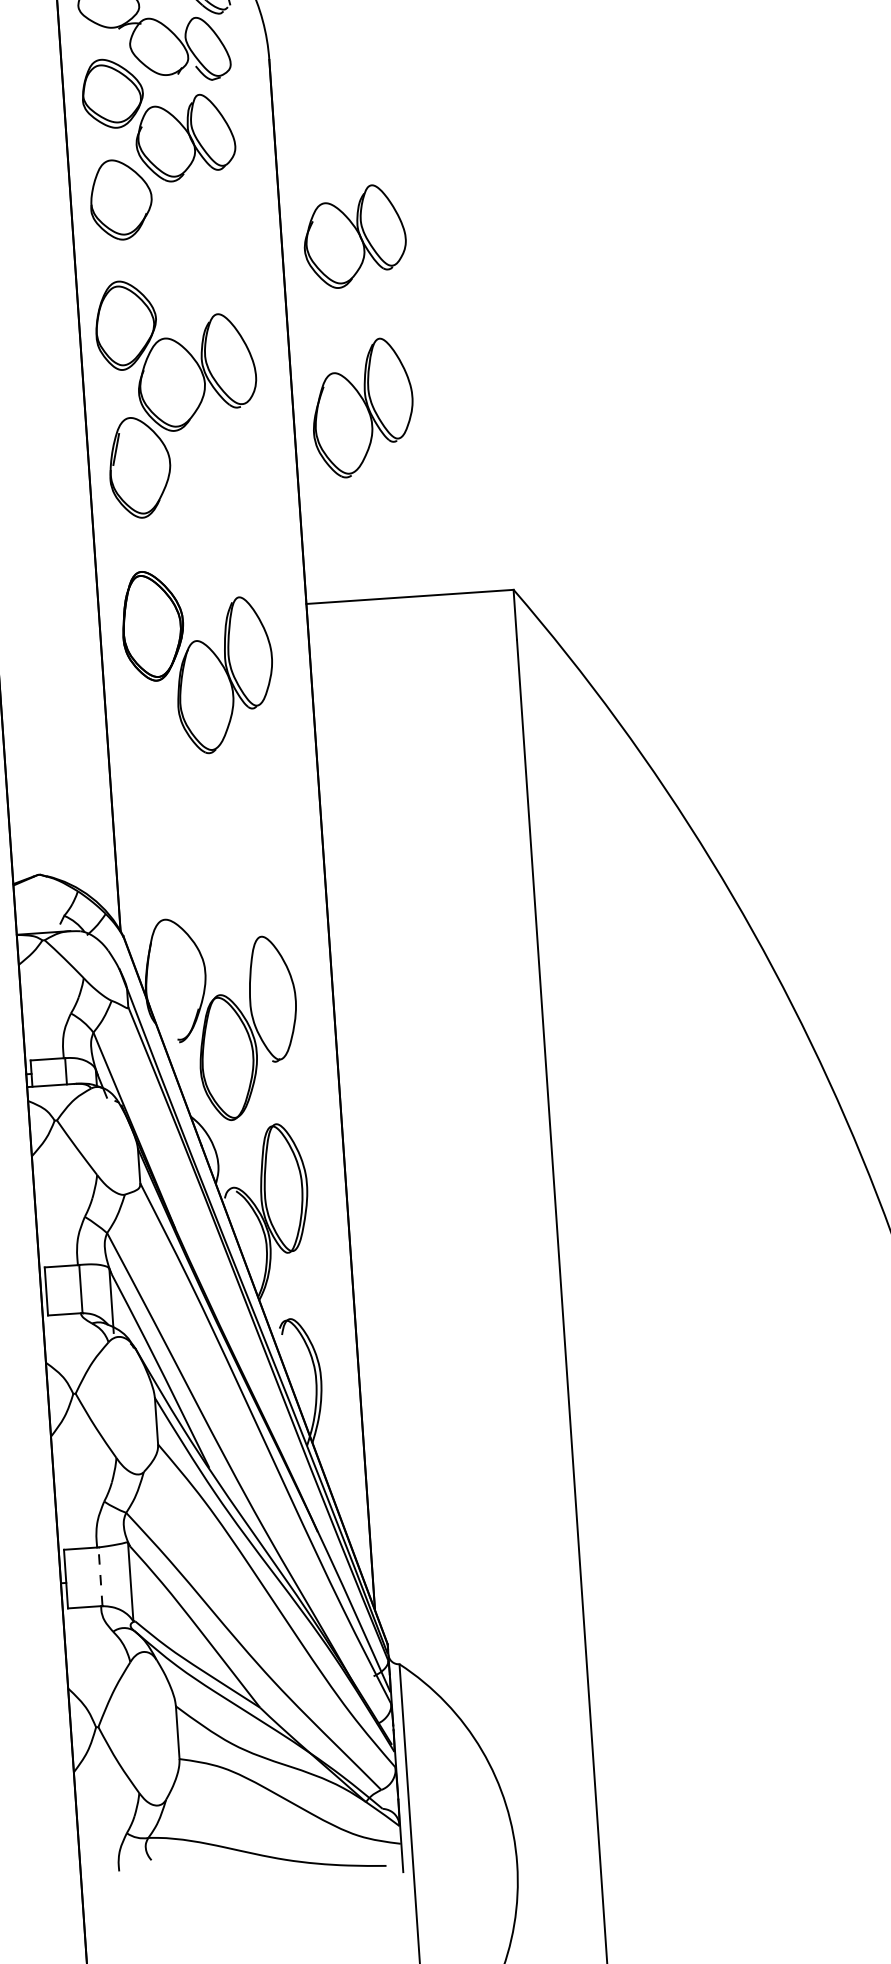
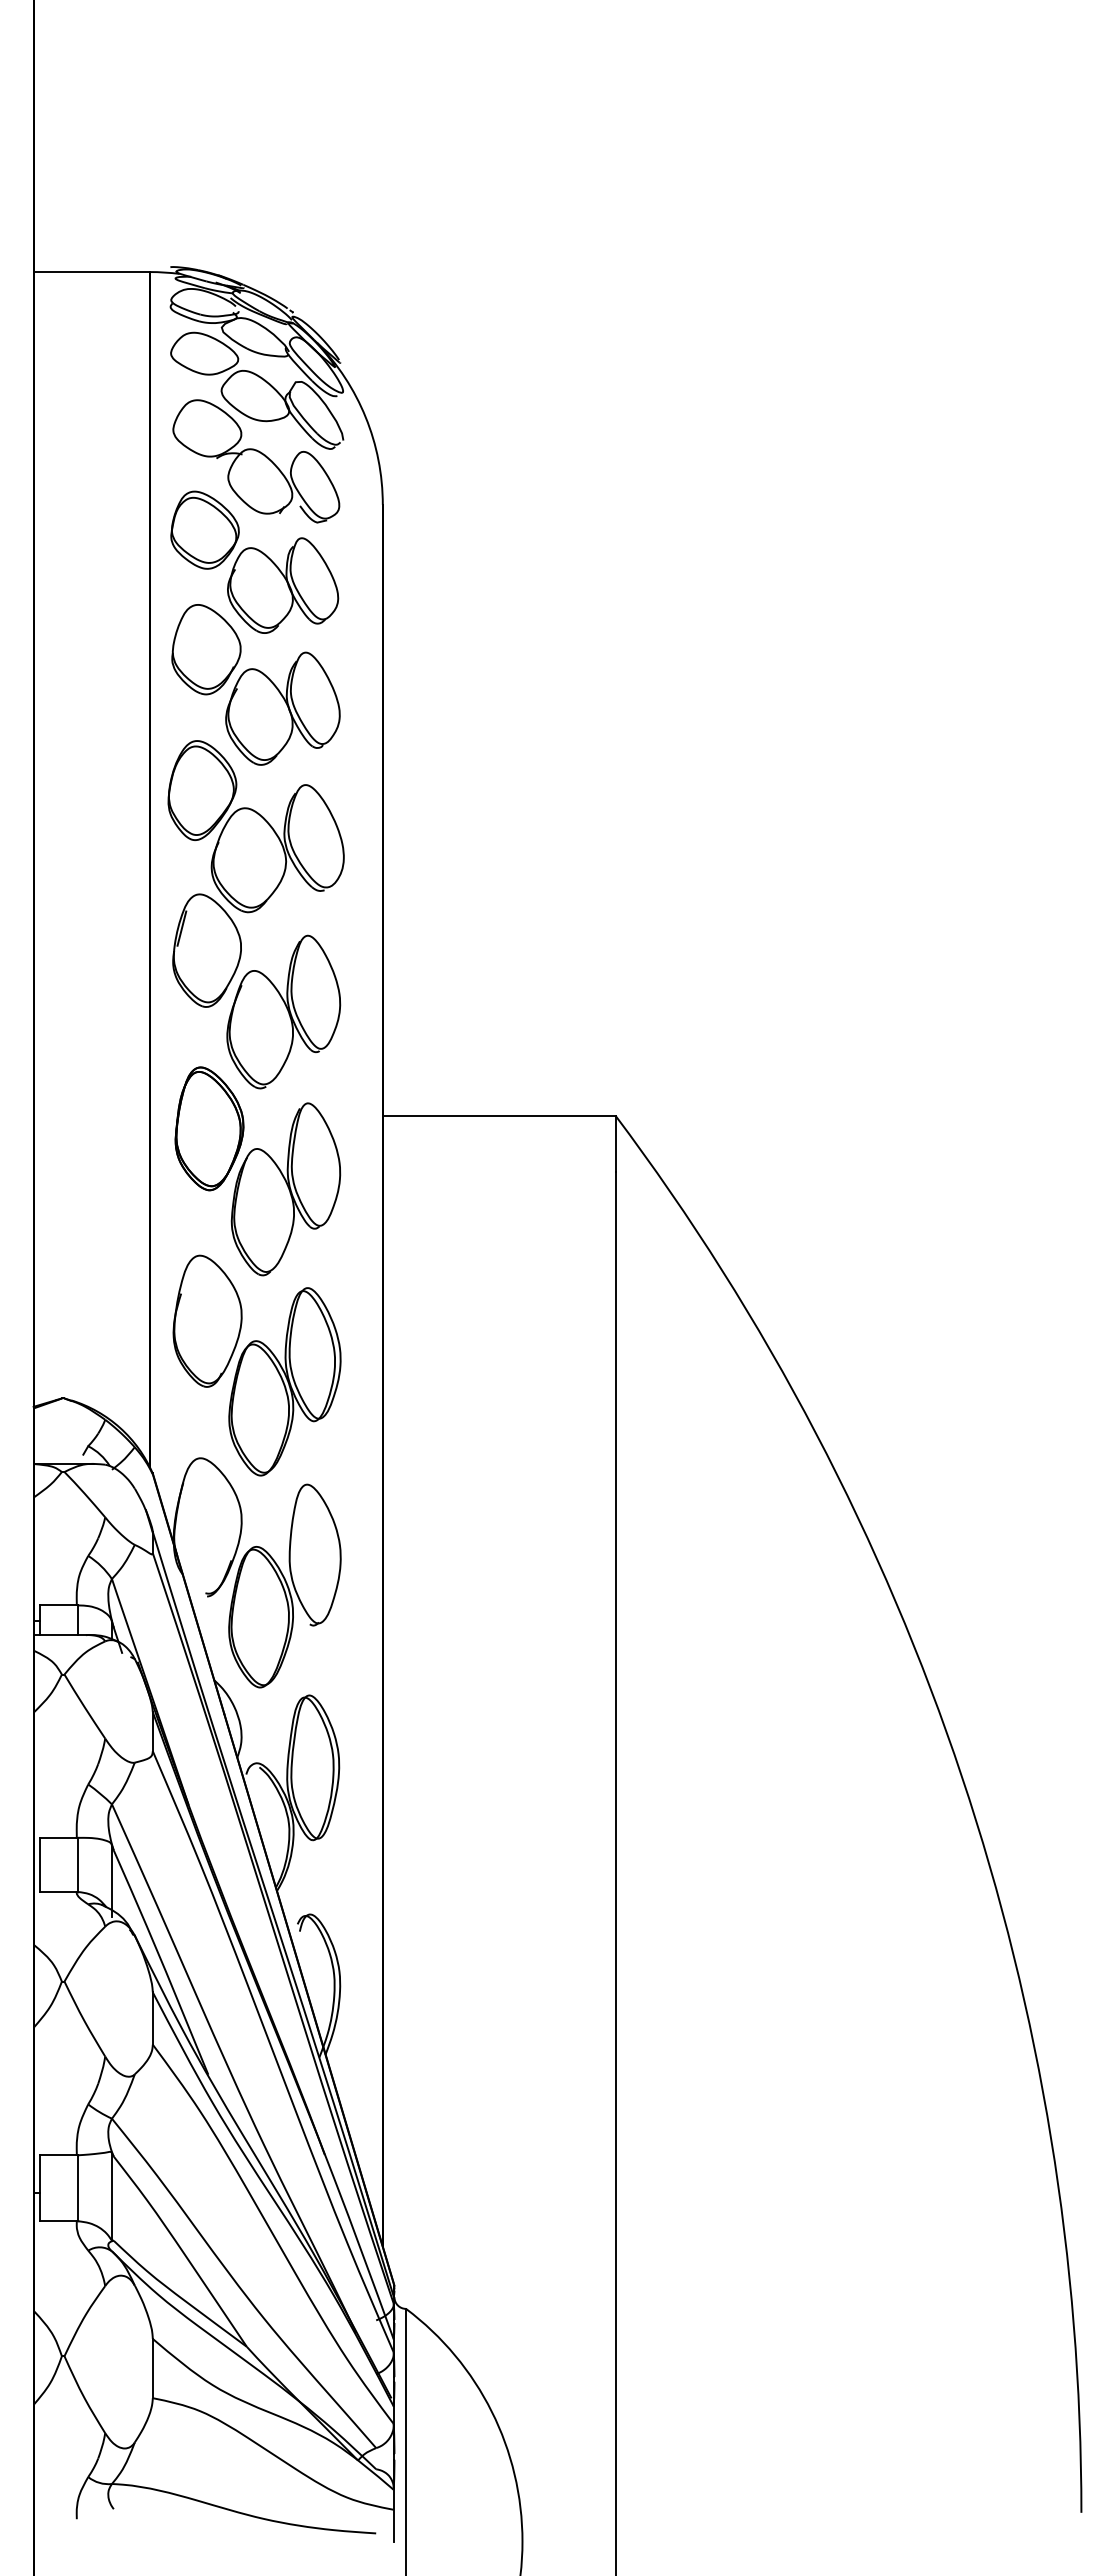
part: (354, 236) -> (282, 708), moved
part: (362, 407) -> (283, 1011), moved
part: (209, 833) -> (256, 1365), added
line: (100, 1576) -> (78, 2188), dashed -> solid

